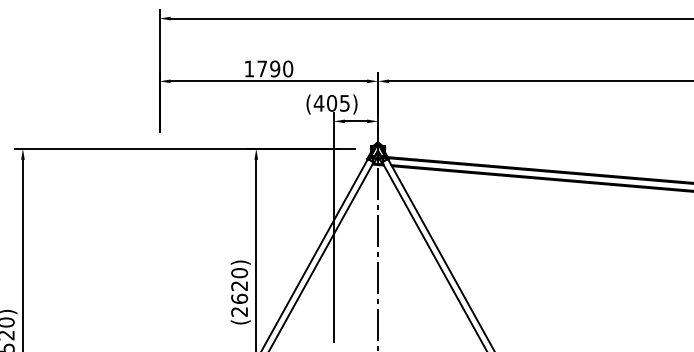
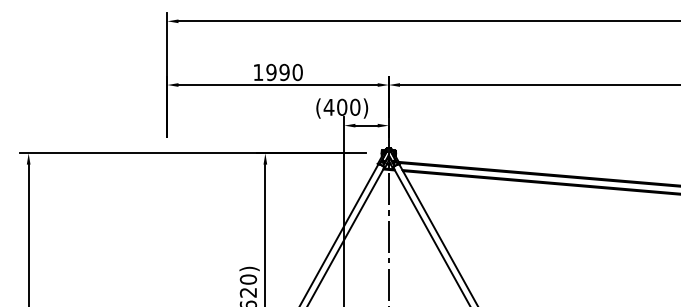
text: (262, 68) -> (271, 71), 1790 -> 1990
text: (344, 103) -> (354, 107), (405) -> (400)

